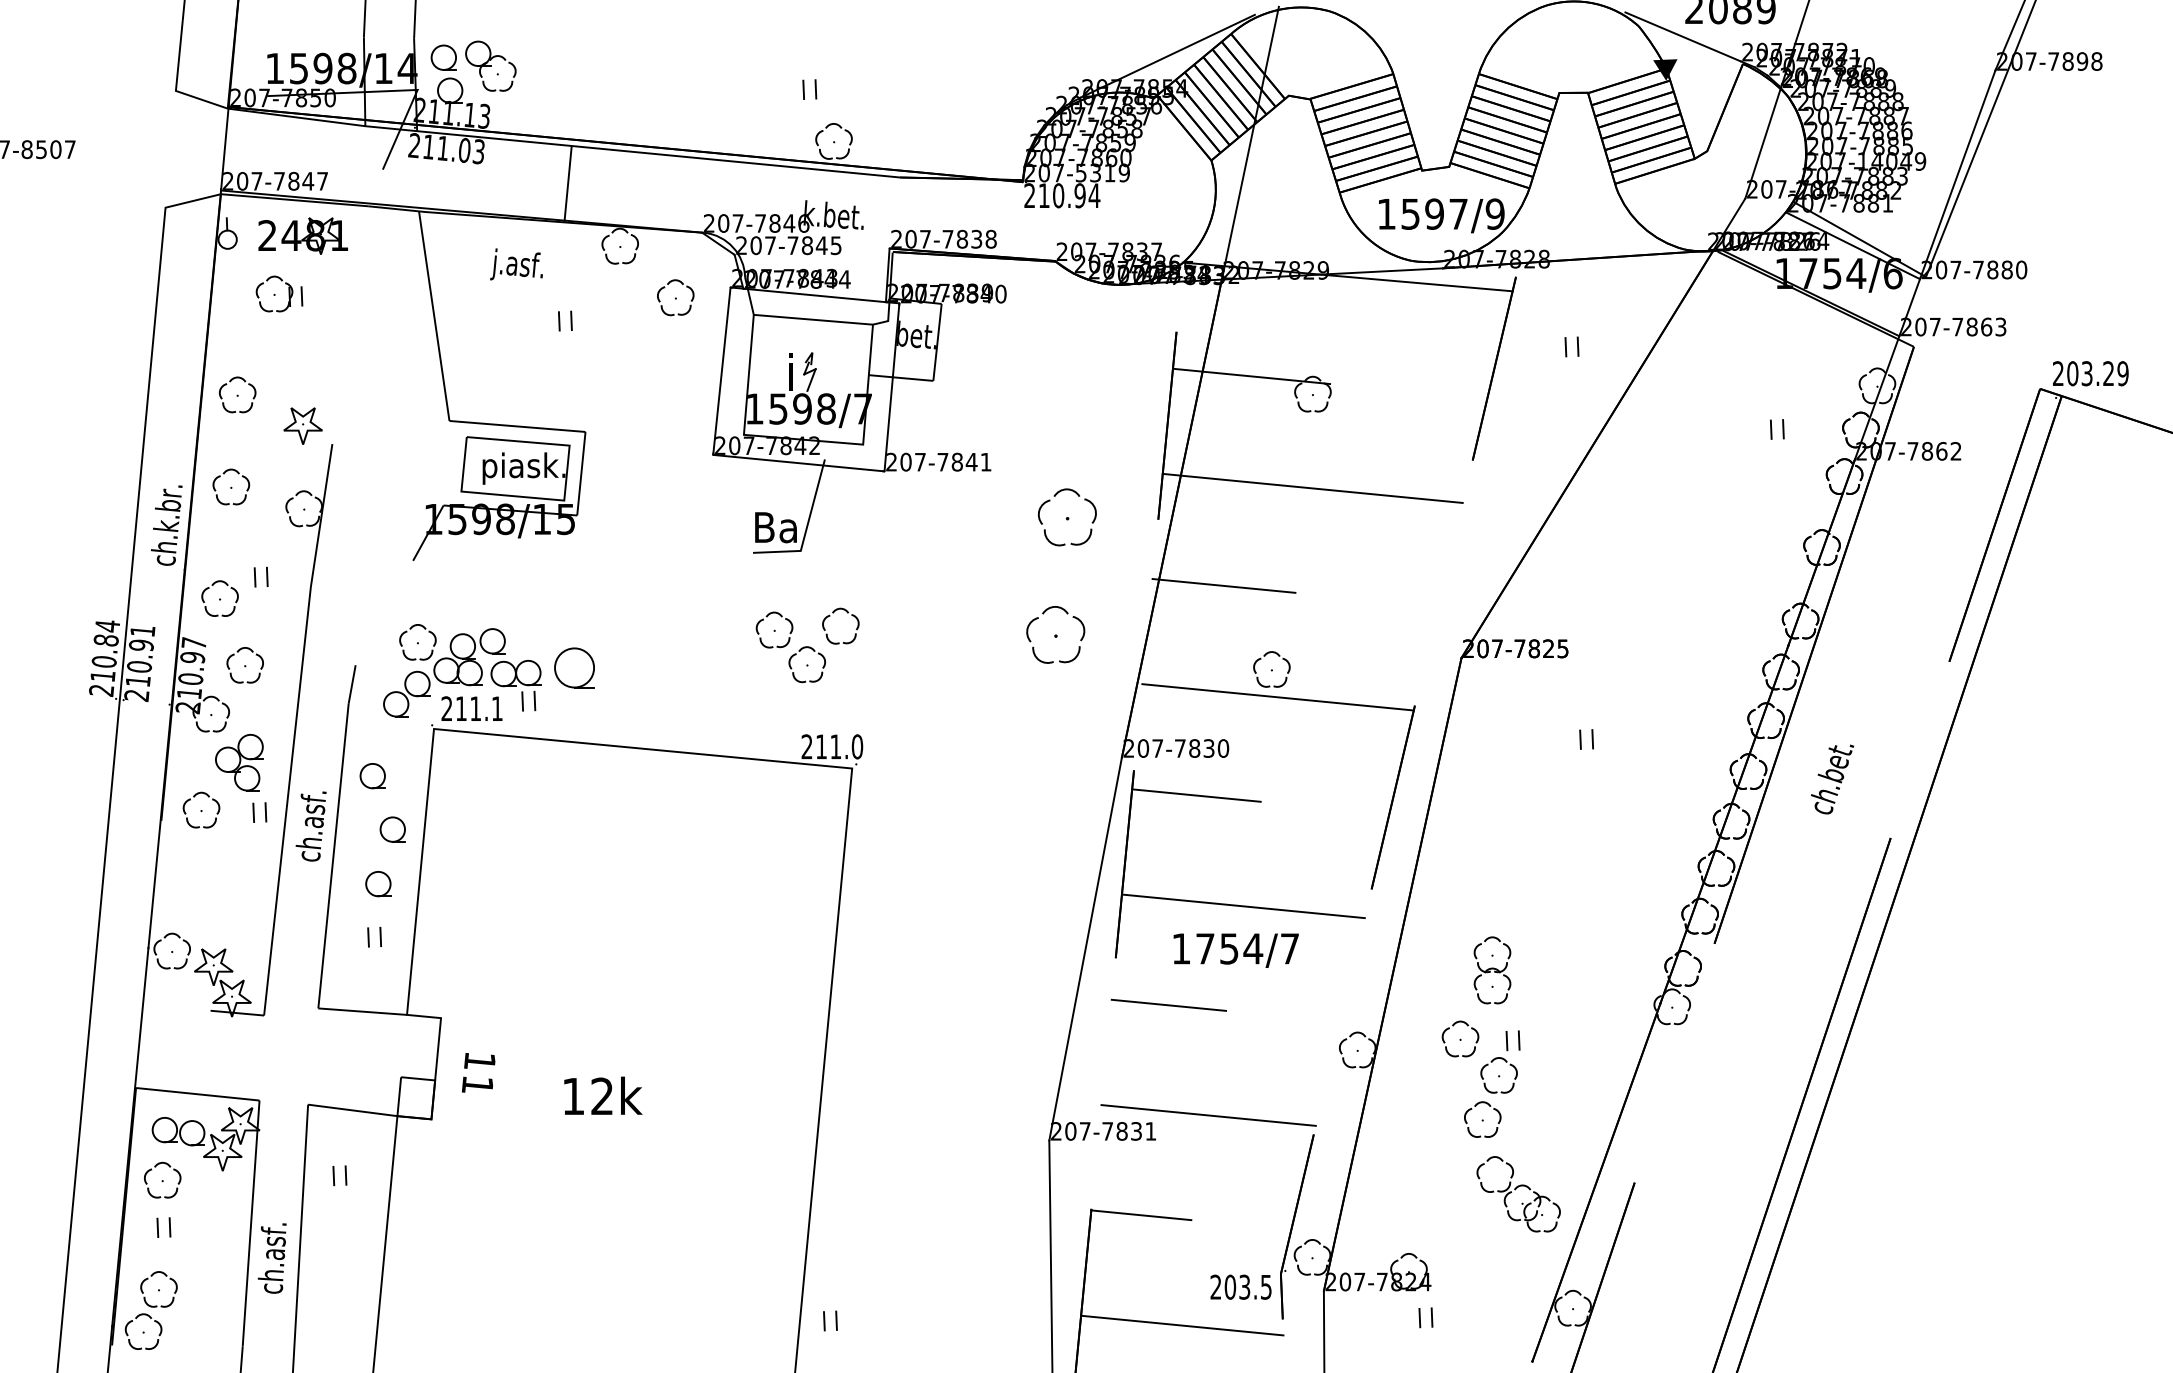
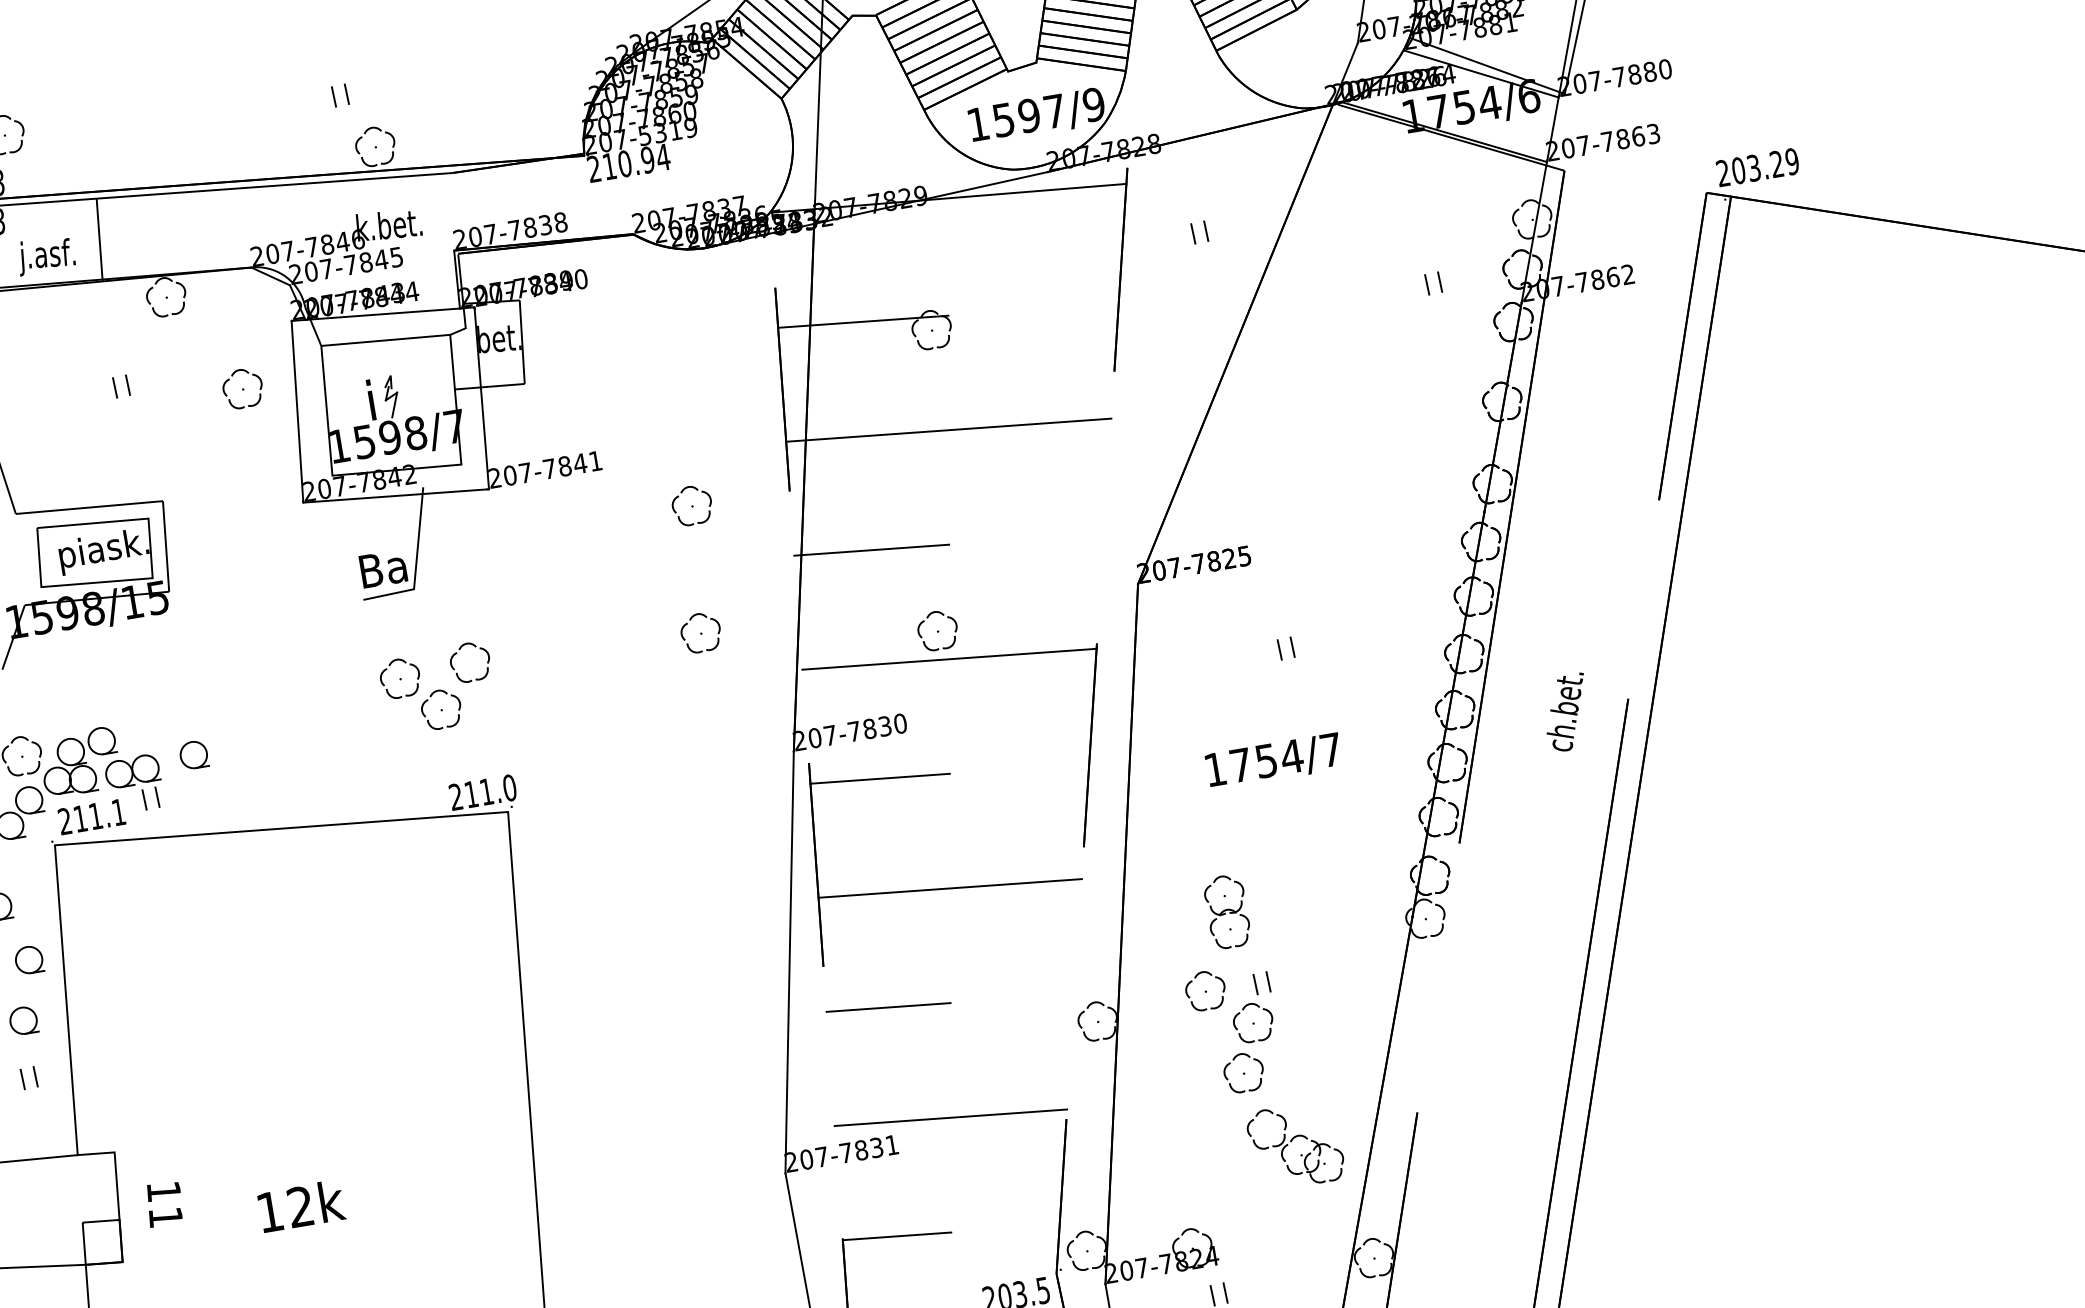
text: (516, 264) -> (45, 255), moved
part: (675, 297) -> (242, 388), moved
part: (1066, 517) -> (691, 505), size x0.62
part: (1055, 634) -> (700, 632), size x0.62
part: (574, 668) -> (193, 755), size x0.62
text: (1832, 779) -> (1566, 713), moved
text: (1235, 950) -> (1273, 761), moved

